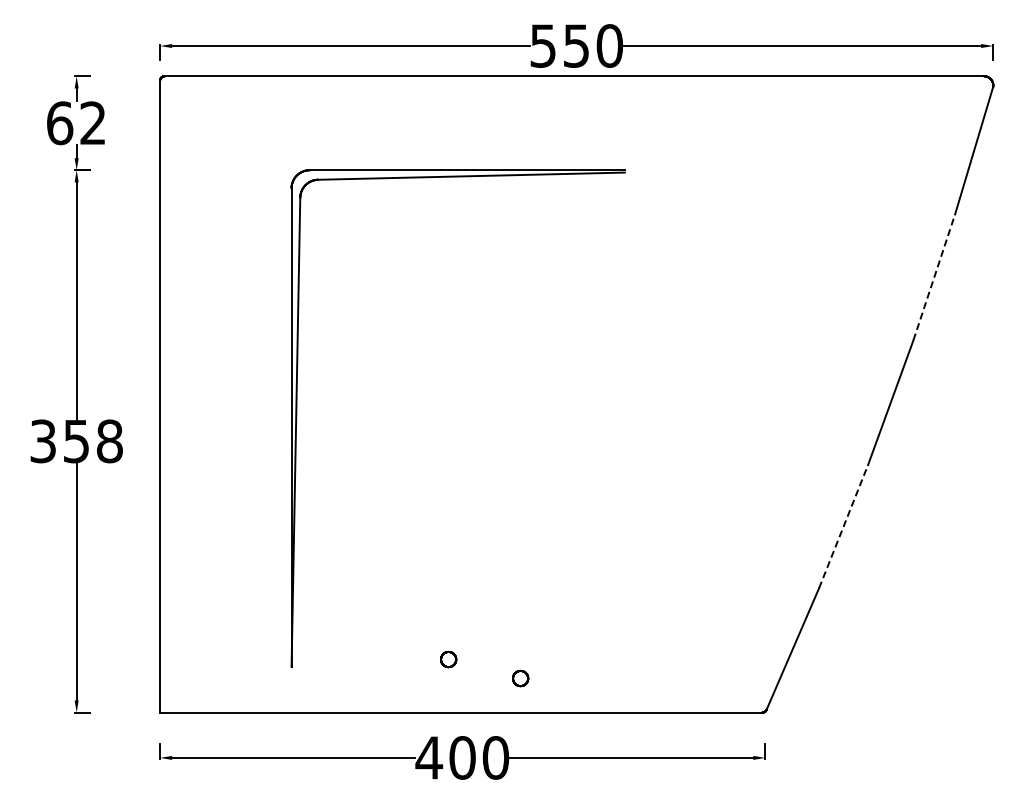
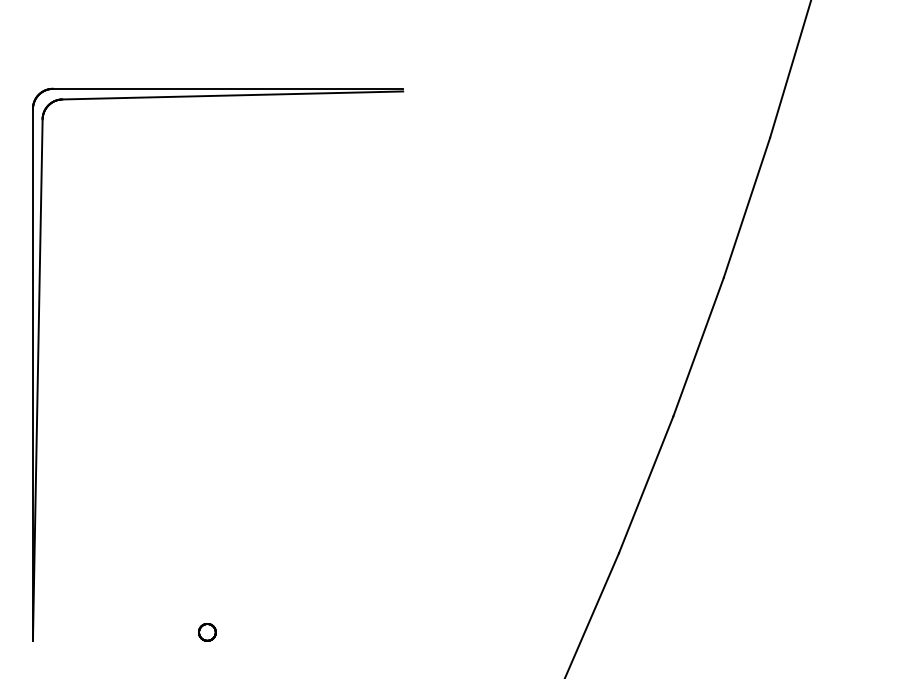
line: (934, 276) -> (747, 206), dashed -> solid
line: (843, 526) -> (646, 484), dashed -> solid
part: (520, 678) -> (287, 653), removed

